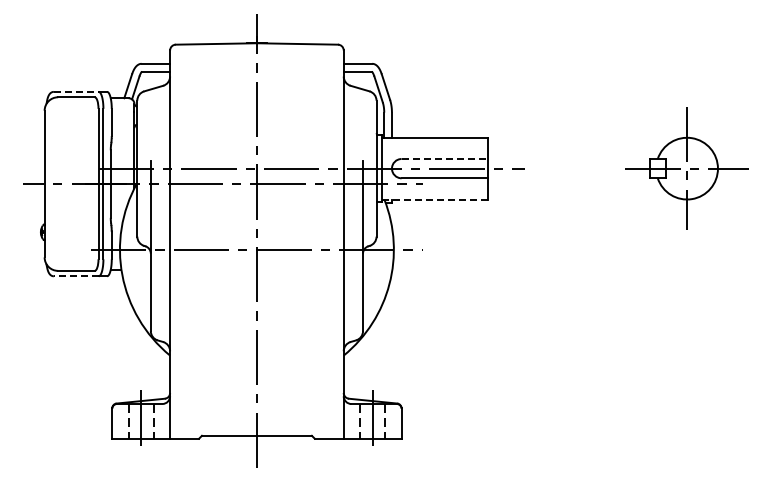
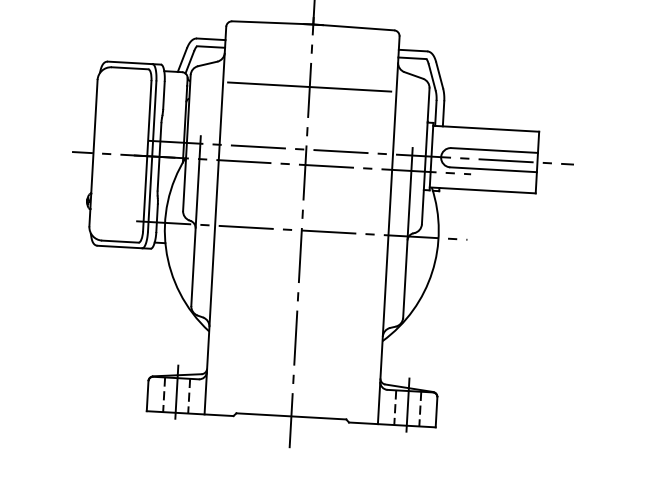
line: (76, 91) -> (130, 62), dashed -> solid
line: (256, 105) -> (309, 86), added
line: (445, 159) -> (495, 151), dashed -> solid
line: (435, 199) -> (482, 190), dashed -> solid
line: (75, 276) -> (119, 247), dashed -> solid

